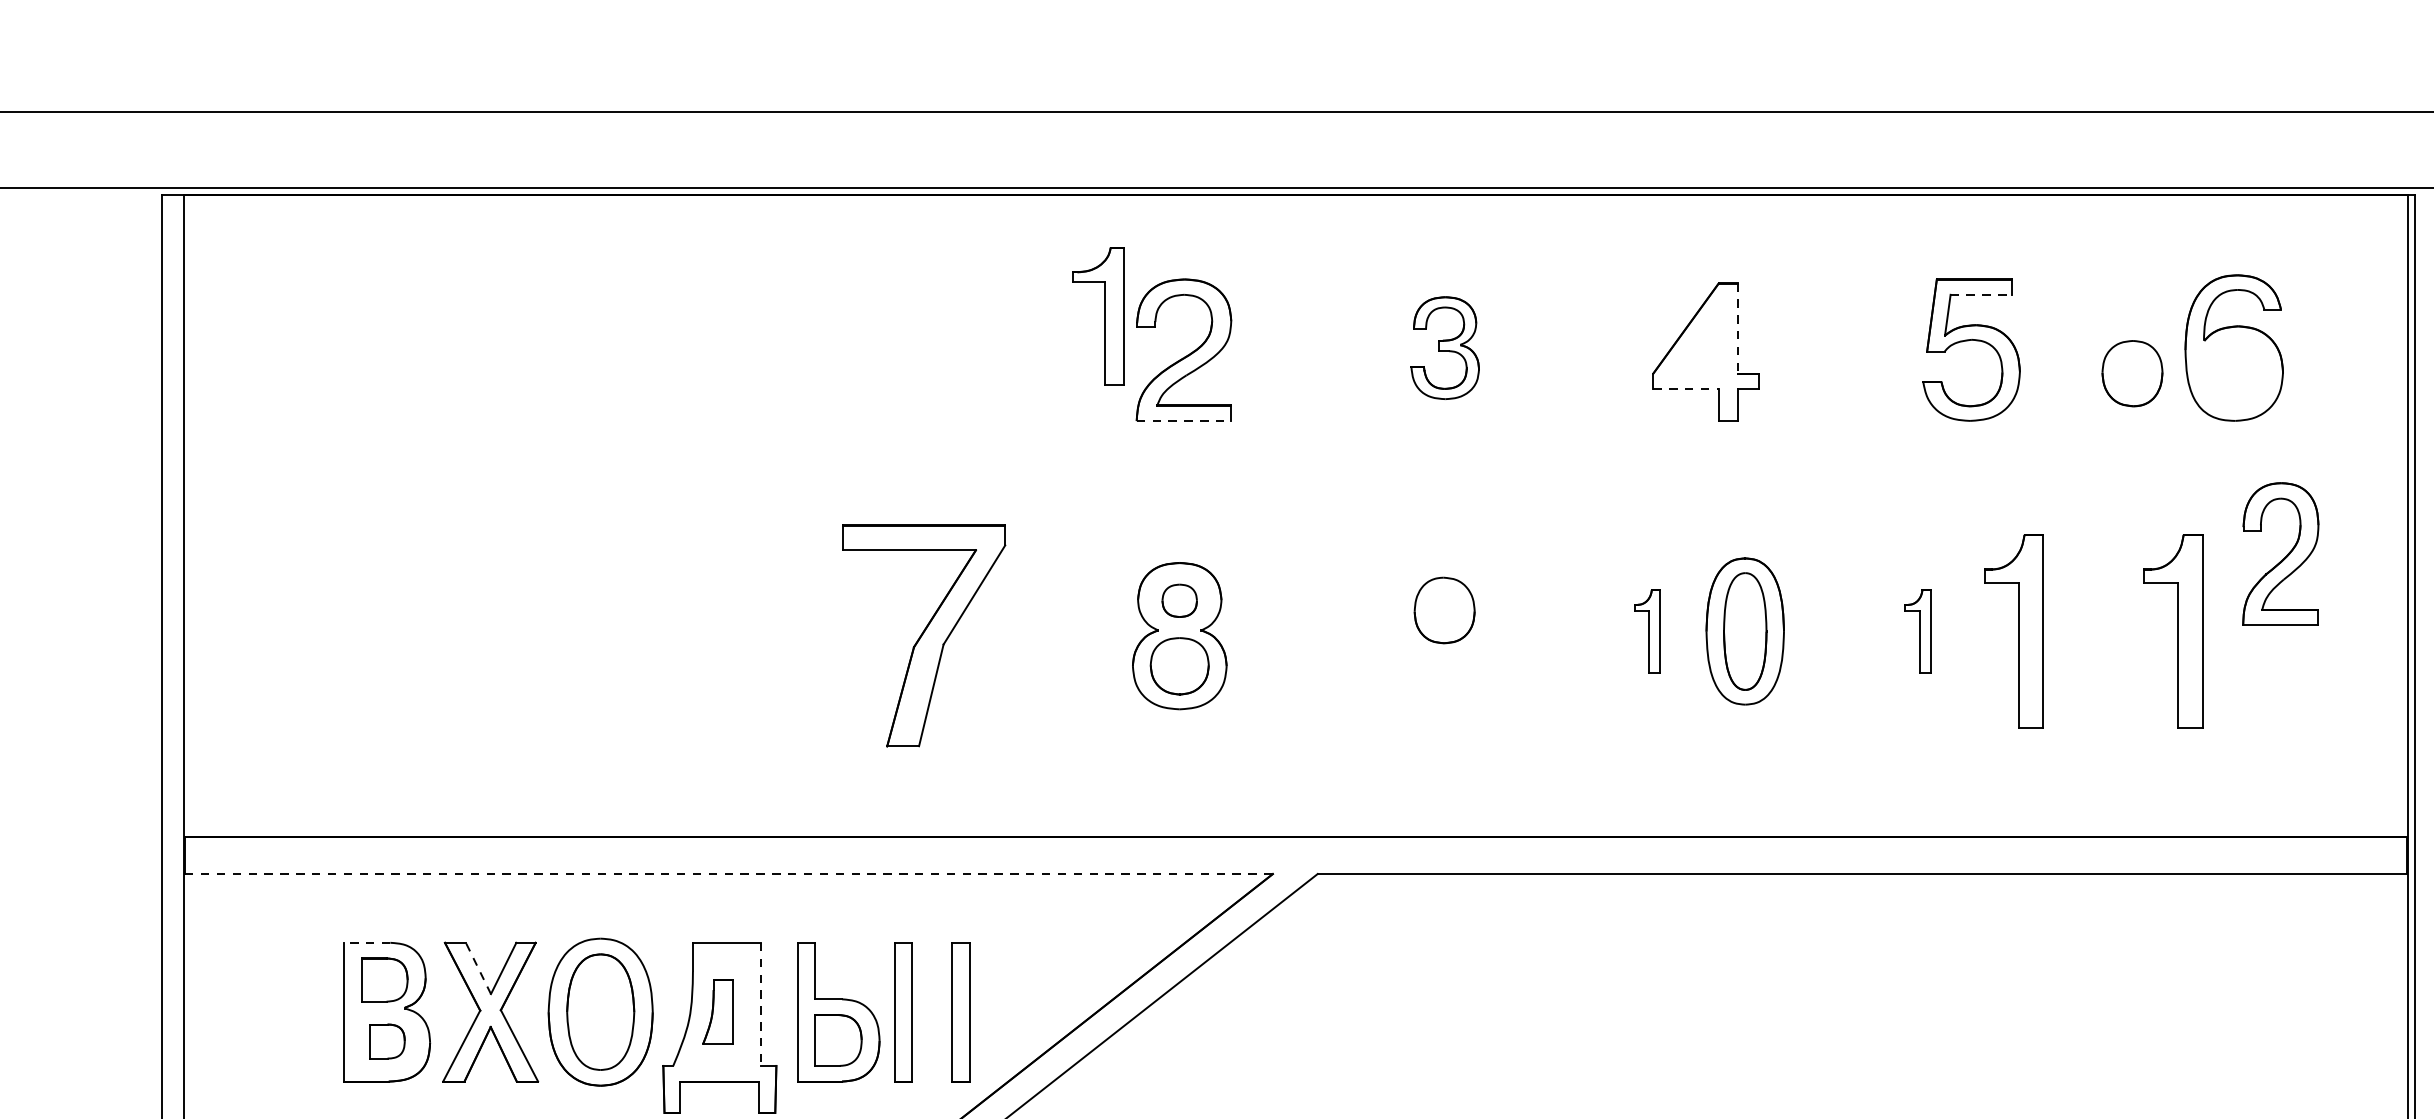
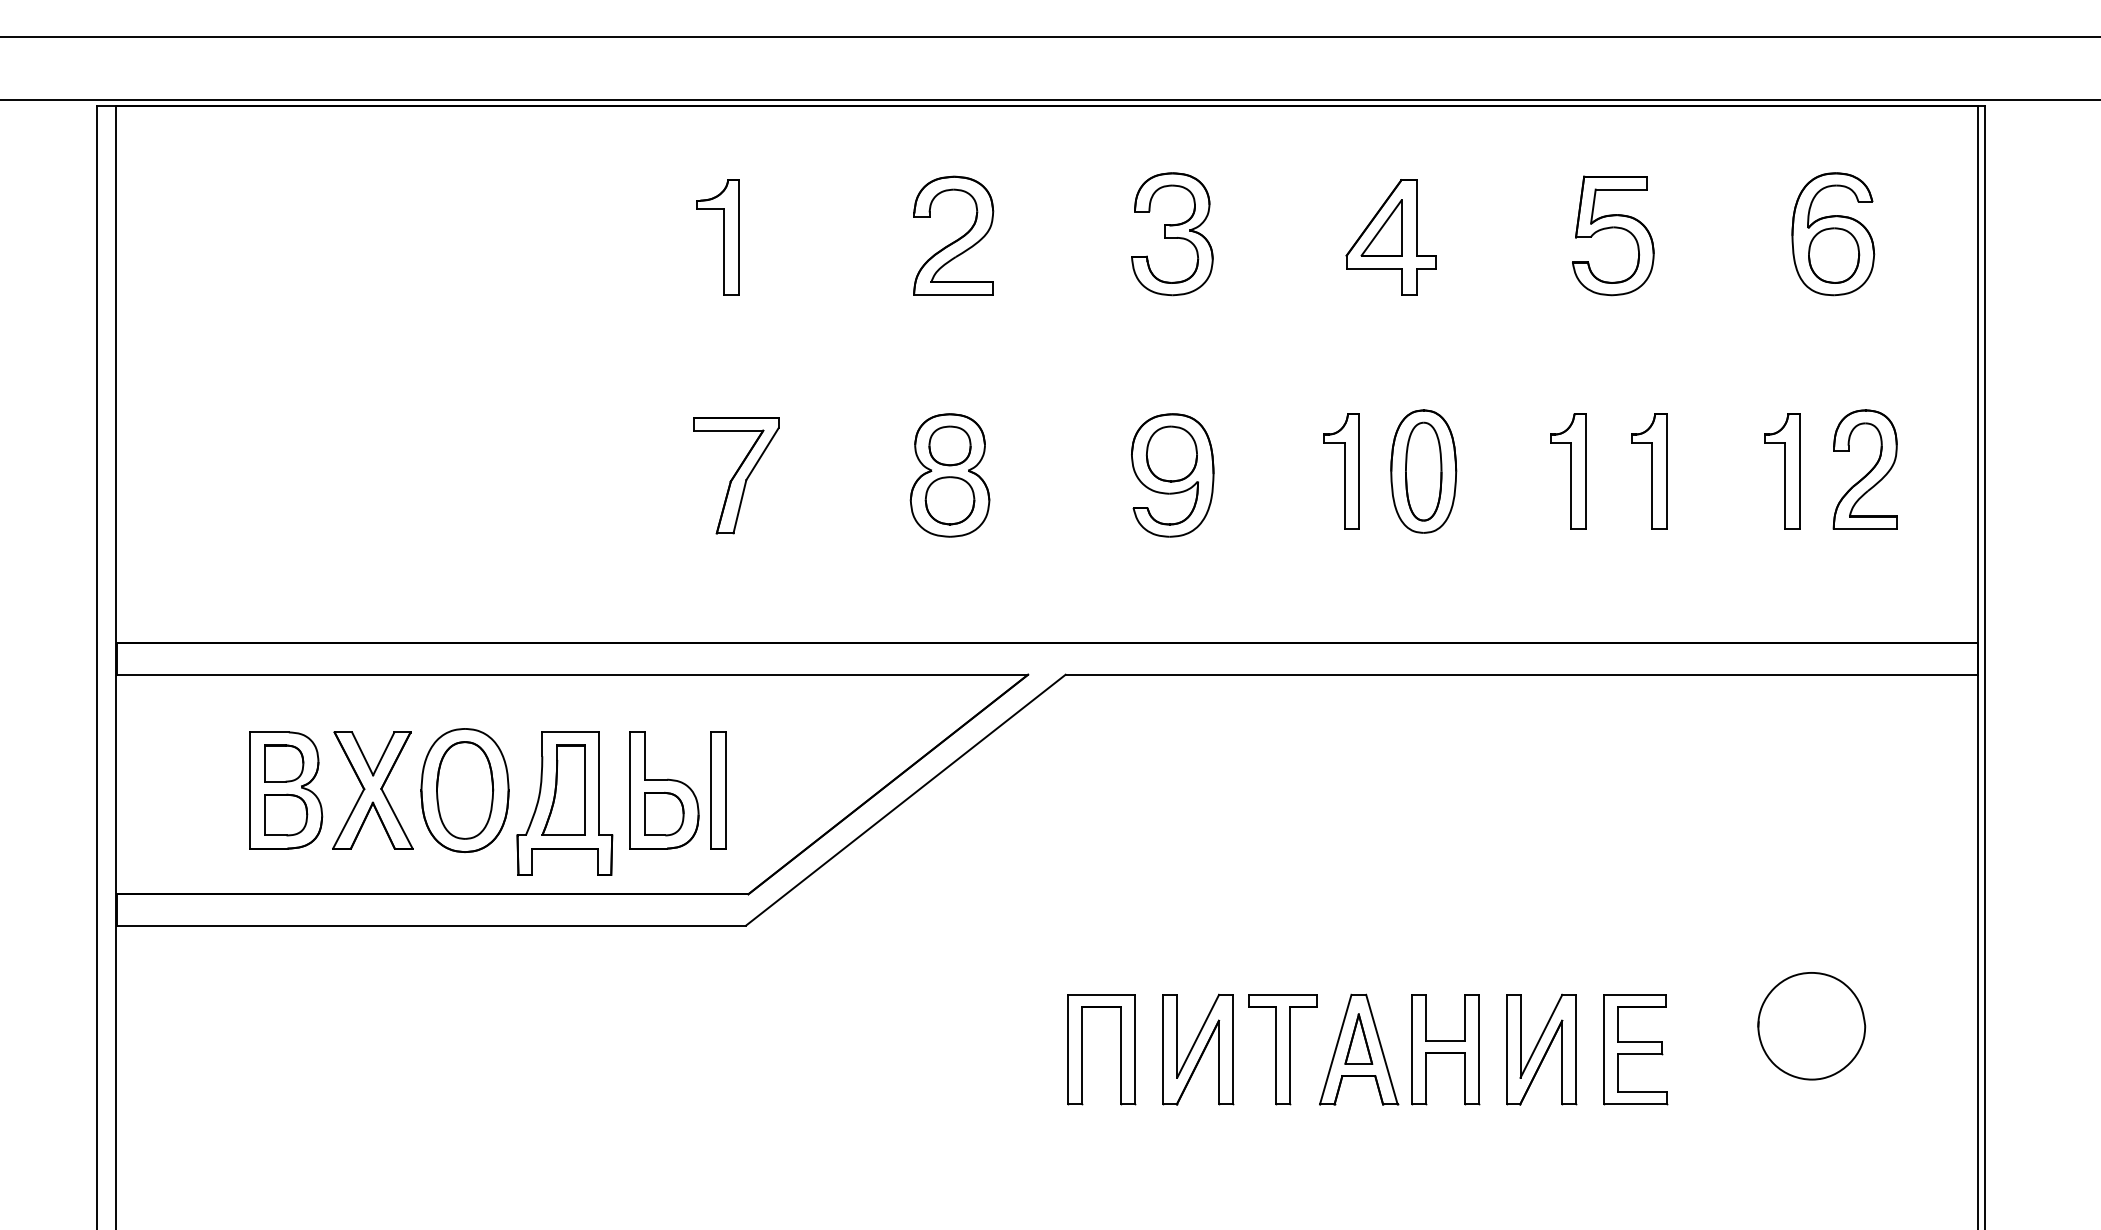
line: (1981, 294) -> (1621, 189), dashed -> solid
part: (1097, 316) -> (717, 237), moved
line: (1737, 328) -> (1417, 217), dashed -> solid
part: (1694, 340) -> (1381, 227), added
part: (1445, 348) -> (1172, 234), size x1.43
part: (2133, 373) -> (1834, 255), moved
line: (1686, 388) -> (1374, 268), dashed -> solid
line: (1183, 421) -> (953, 295), dashed -> solid
part: (2279, 553) -> (1864, 469), moved
part: (1179, 600) -> (949, 445), size x1.43
part: (1647, 631) -> (1341, 471), size x1.67
part: (1918, 631) -> (1568, 471), size x1.67
part: (2014, 631) -> (1649, 471), size x0.71
part: (2173, 631) -> (1782, 471), size x0.71
part: (924, 636) -> (736, 475), size x0.62
part: (1445, 636) -> (1172, 475), added
line: (728, 873) -> (572, 674), dashed -> solid
line: (367, 942) -> (269, 732), dashed -> solid
line: (478, 968) -> (362, 753), dashed -> solid
line: (761, 1003) -> (599, 783), dashed -> solid
part: (718, 1010) -> (563, 789), size x1.67
part: (960, 1012) -> (766, 790), removed
part: (387, 1040) -> (286, 814), size x1.43

